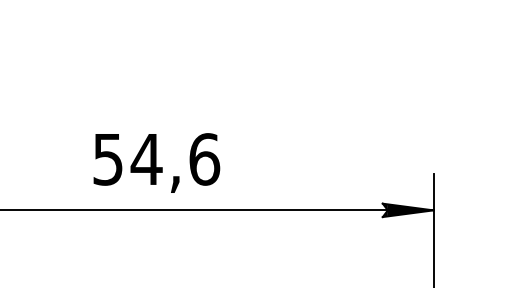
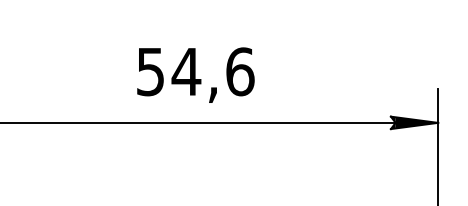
text: (156, 162) -> (195, 74), moved

